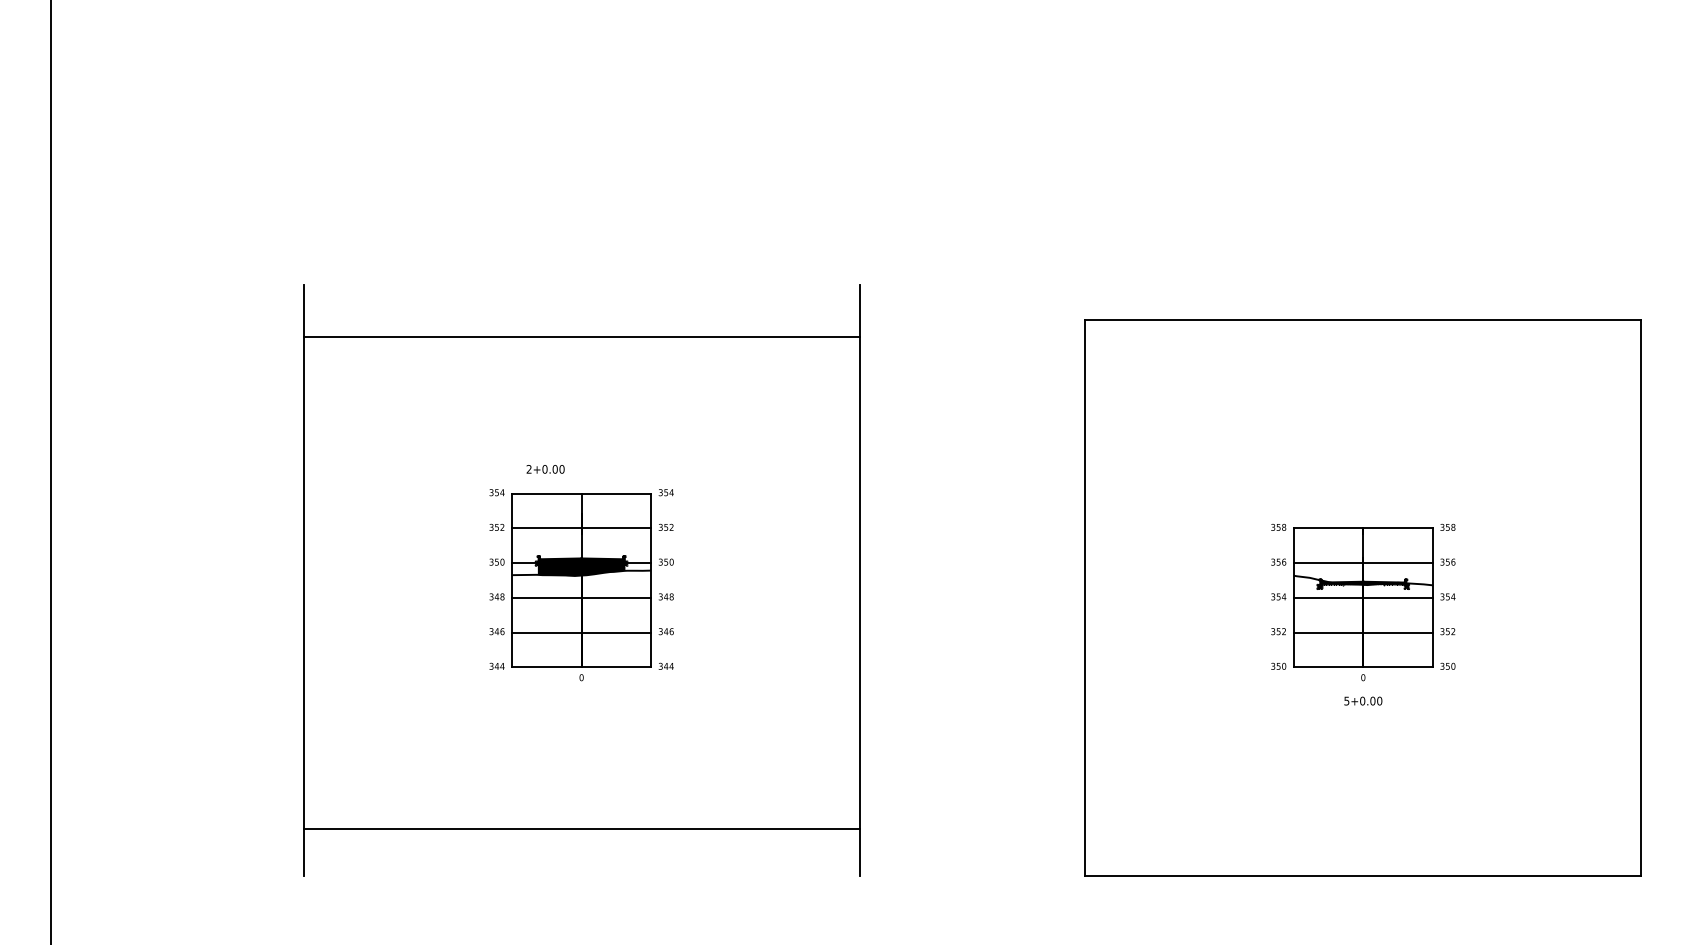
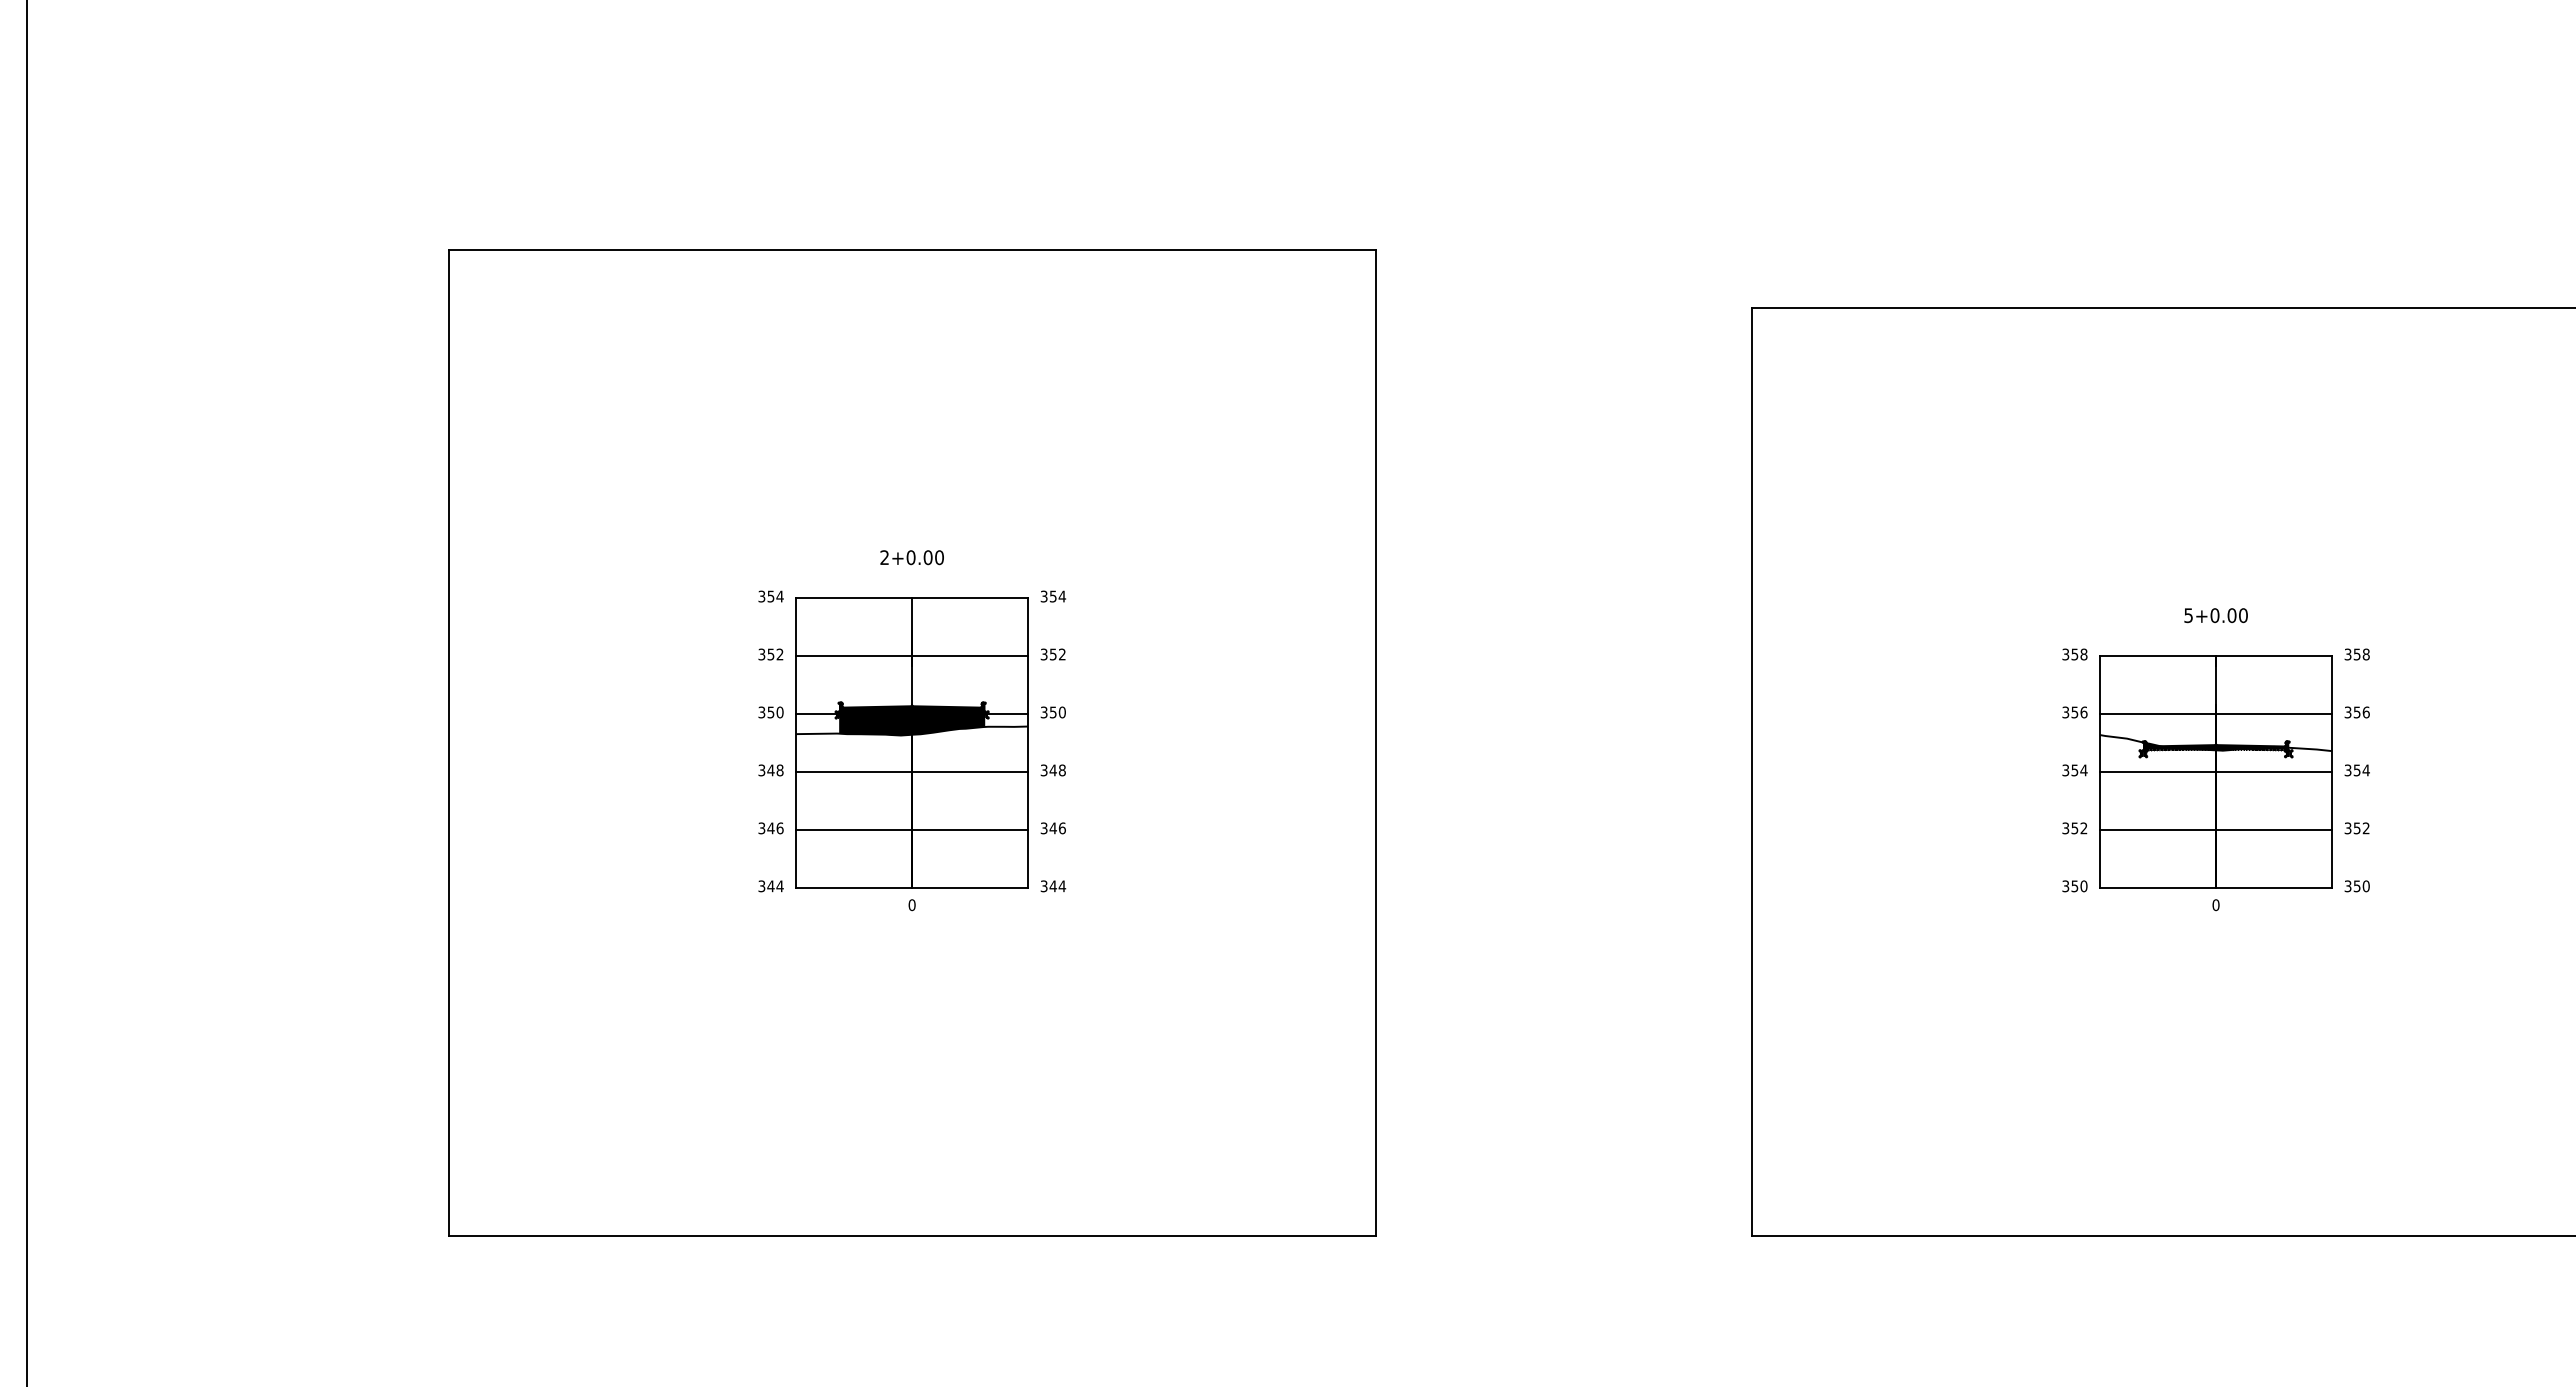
line: (581, 337) -> (911, 250), moved
text: (545, 469) -> (911, 557), moved
text: (1363, 700) -> (2216, 614), moved
line: (581, 828) -> (911, 1235), moved

